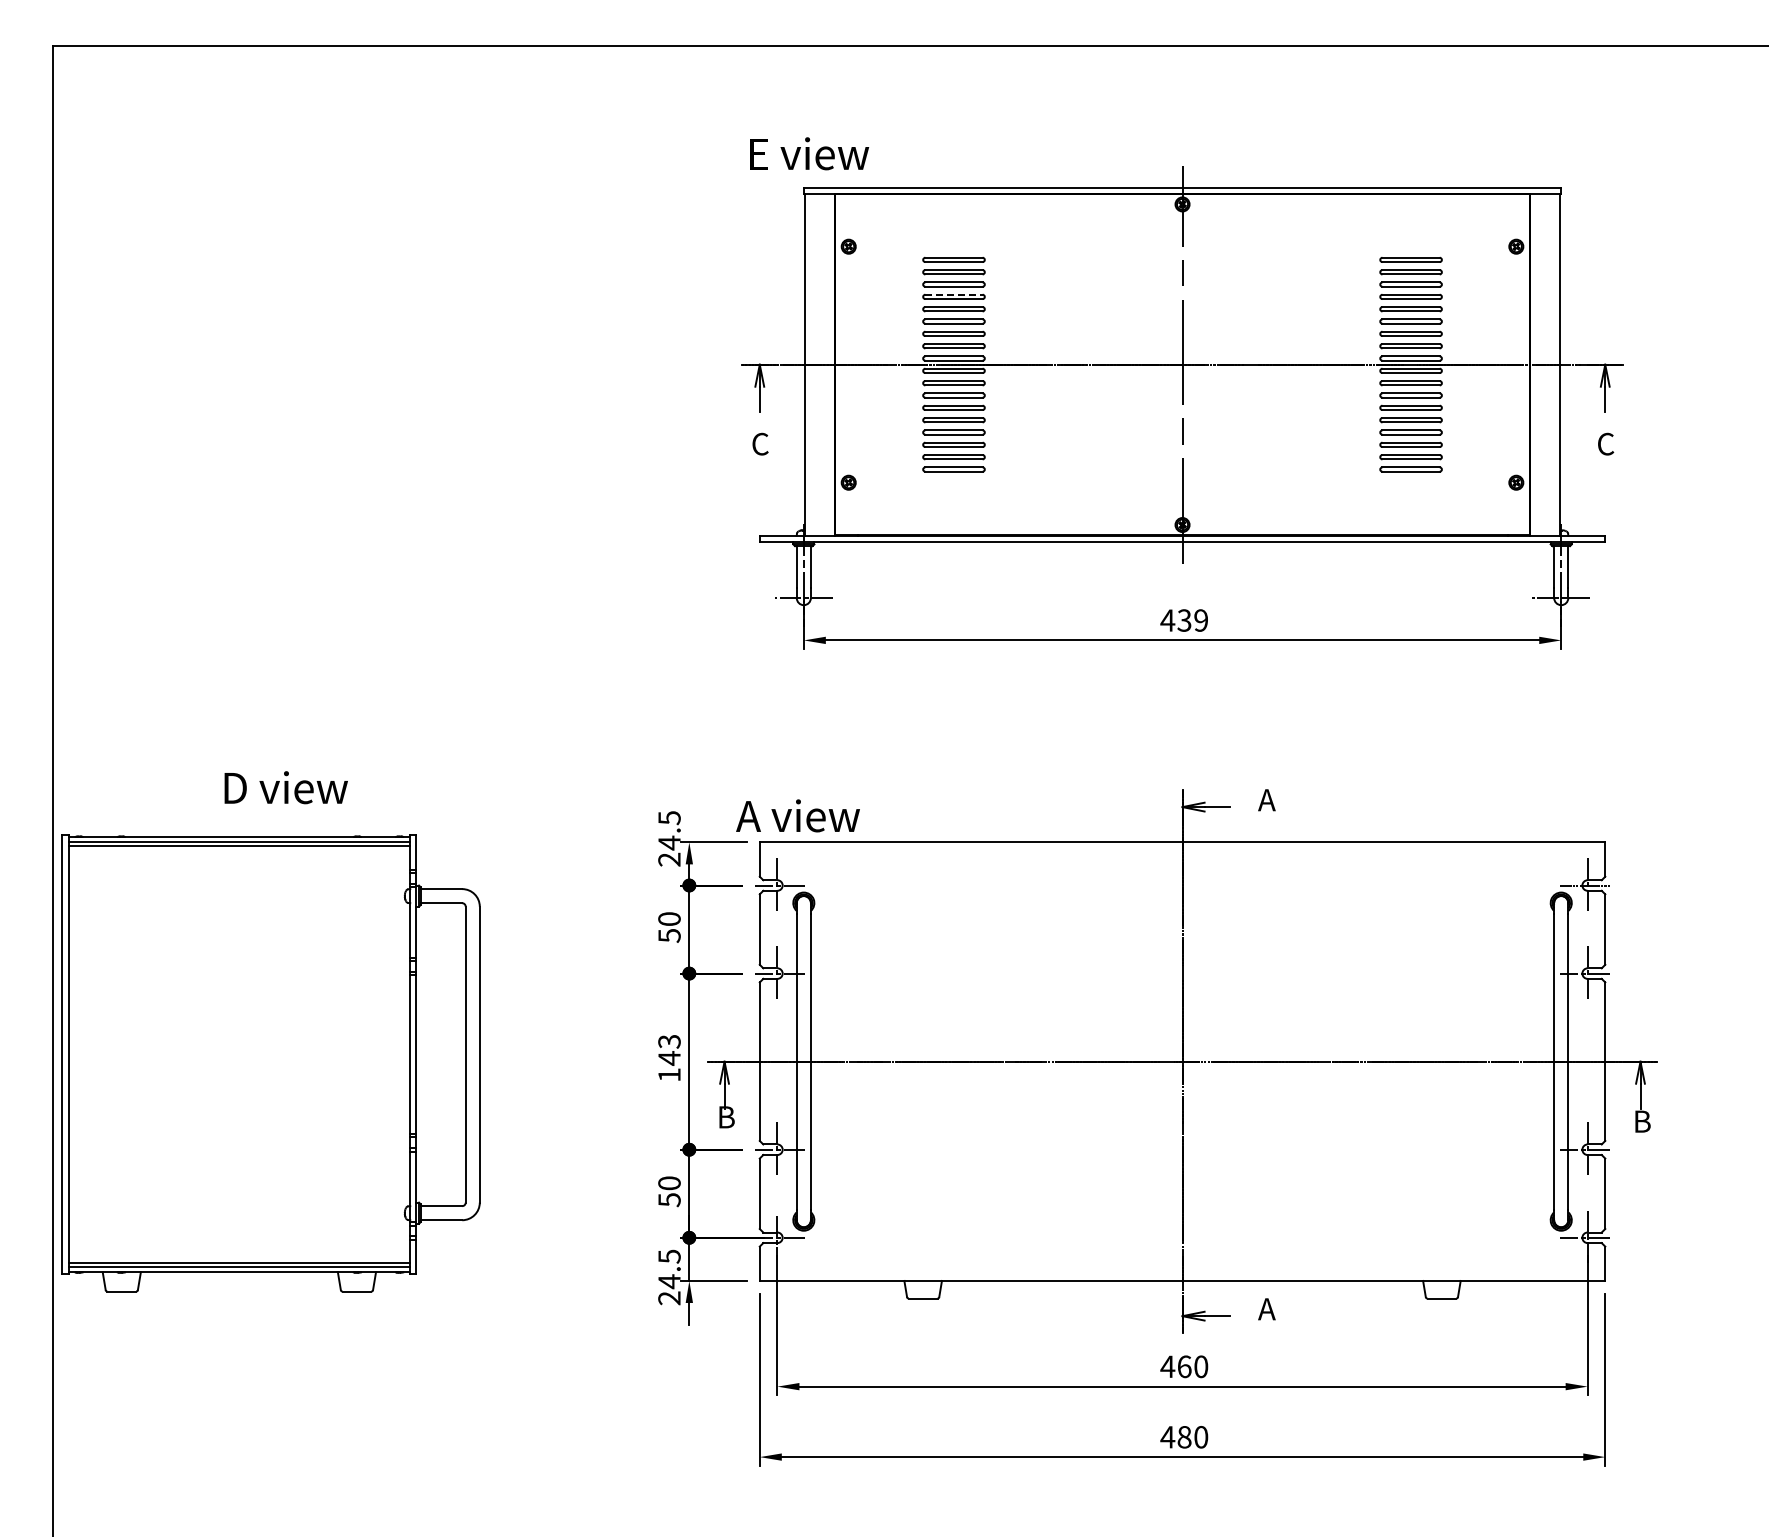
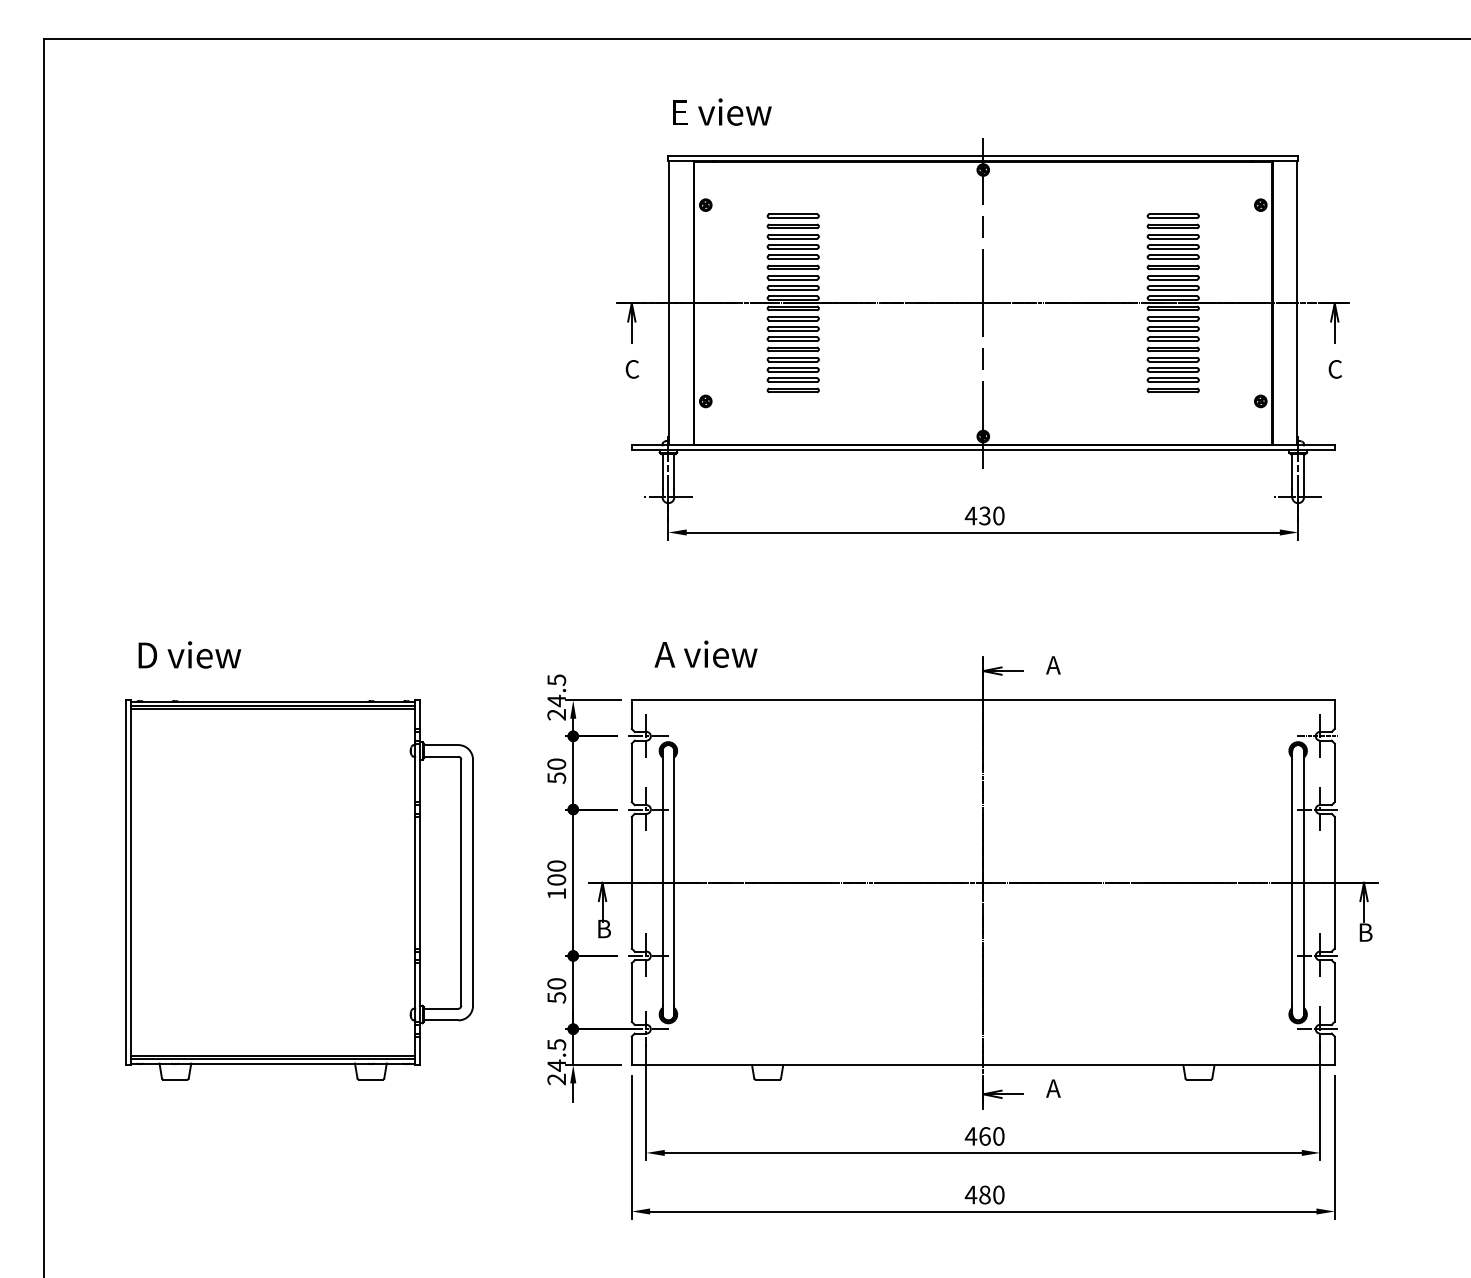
text: (809, 153) -> (722, 111), moved
line: (954, 294) -> (793, 244), dashed -> solid
text: (1201, 620) -> (999, 515), 439 -> 430
text: (285, 787) -> (189, 654), moved
text: (797, 815) -> (705, 653), moved
text: (669, 1049) -> (556, 872), 143 -> 100
part: (270, 1063) -> (299, 890), moved

